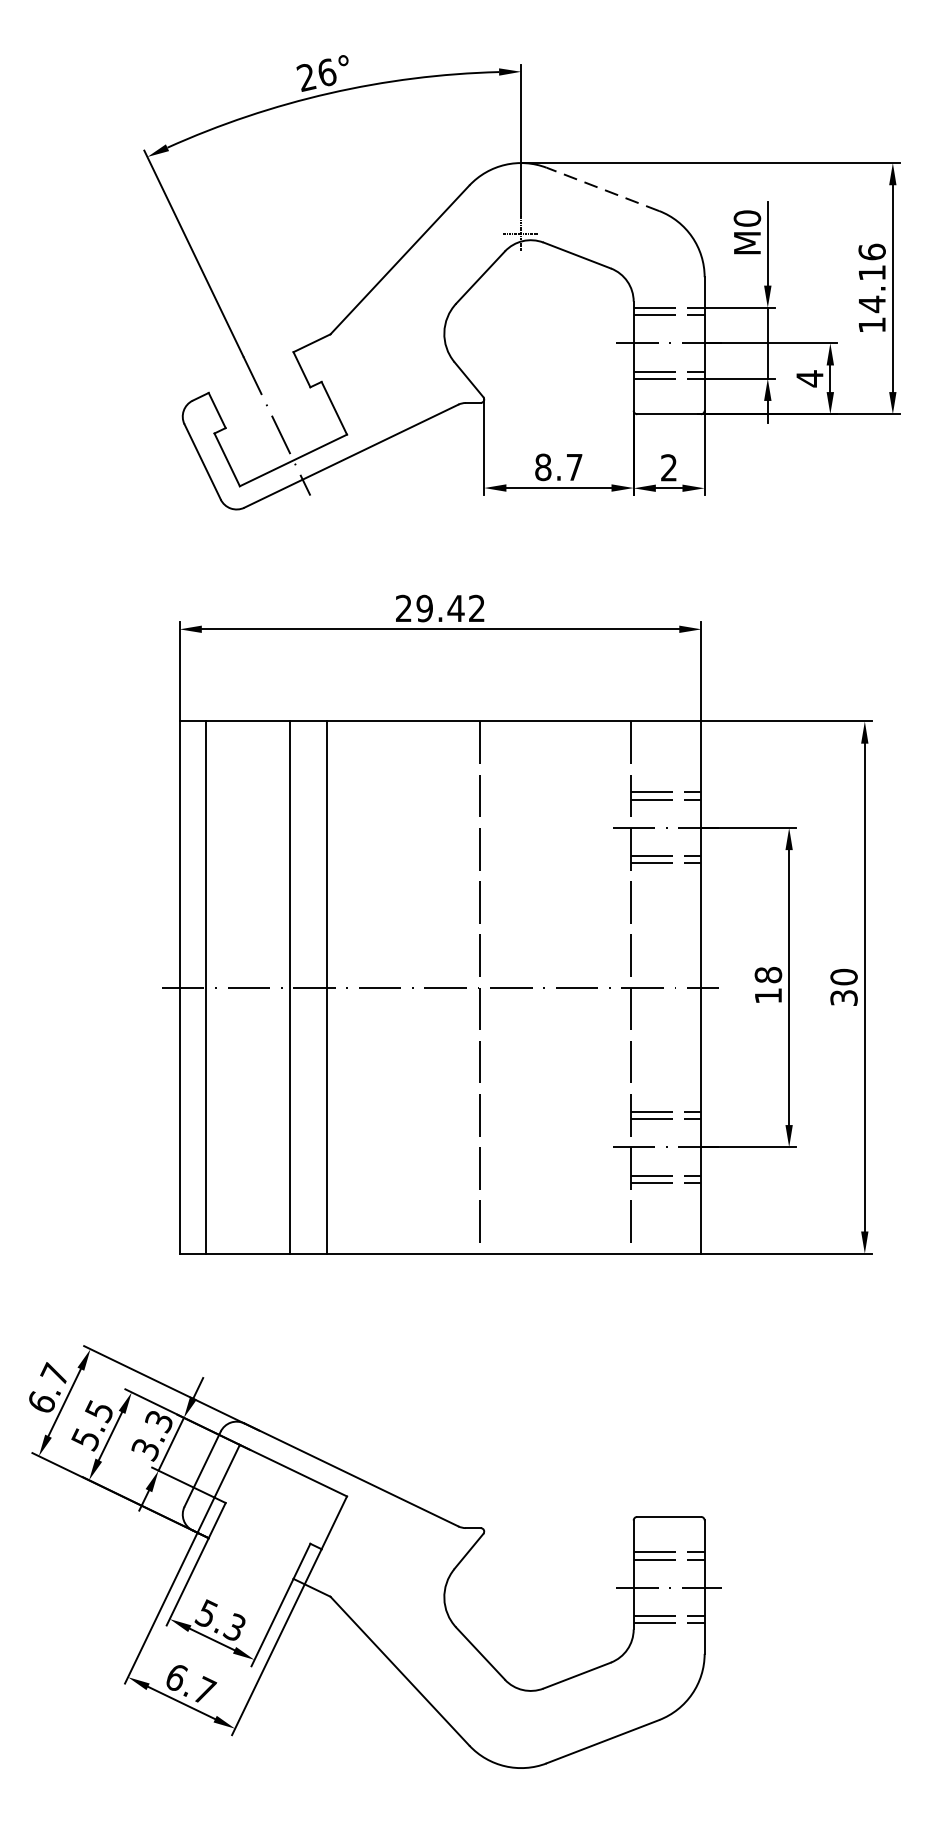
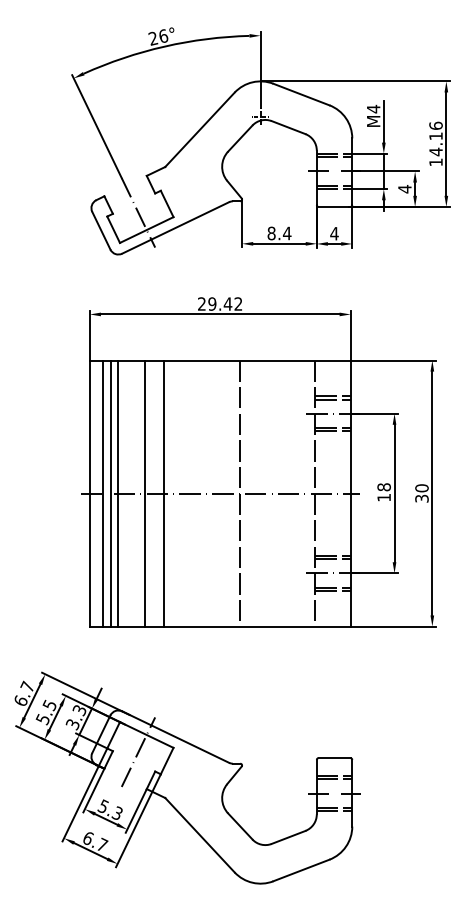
line: (601, 189) -> (300, 94), dashed -> solid
text: (747, 217) -> (373, 108), M0 -> M4
text: (575, 467) -> (287, 233), 8.7 -> 8.4
text: (669, 467) -> (334, 233), 2 -> 4
line: (222, 987) -> (111, 493), added
line: (236, 987) -> (118, 493), added
line: (276, 1503) -> (138, 751), added

